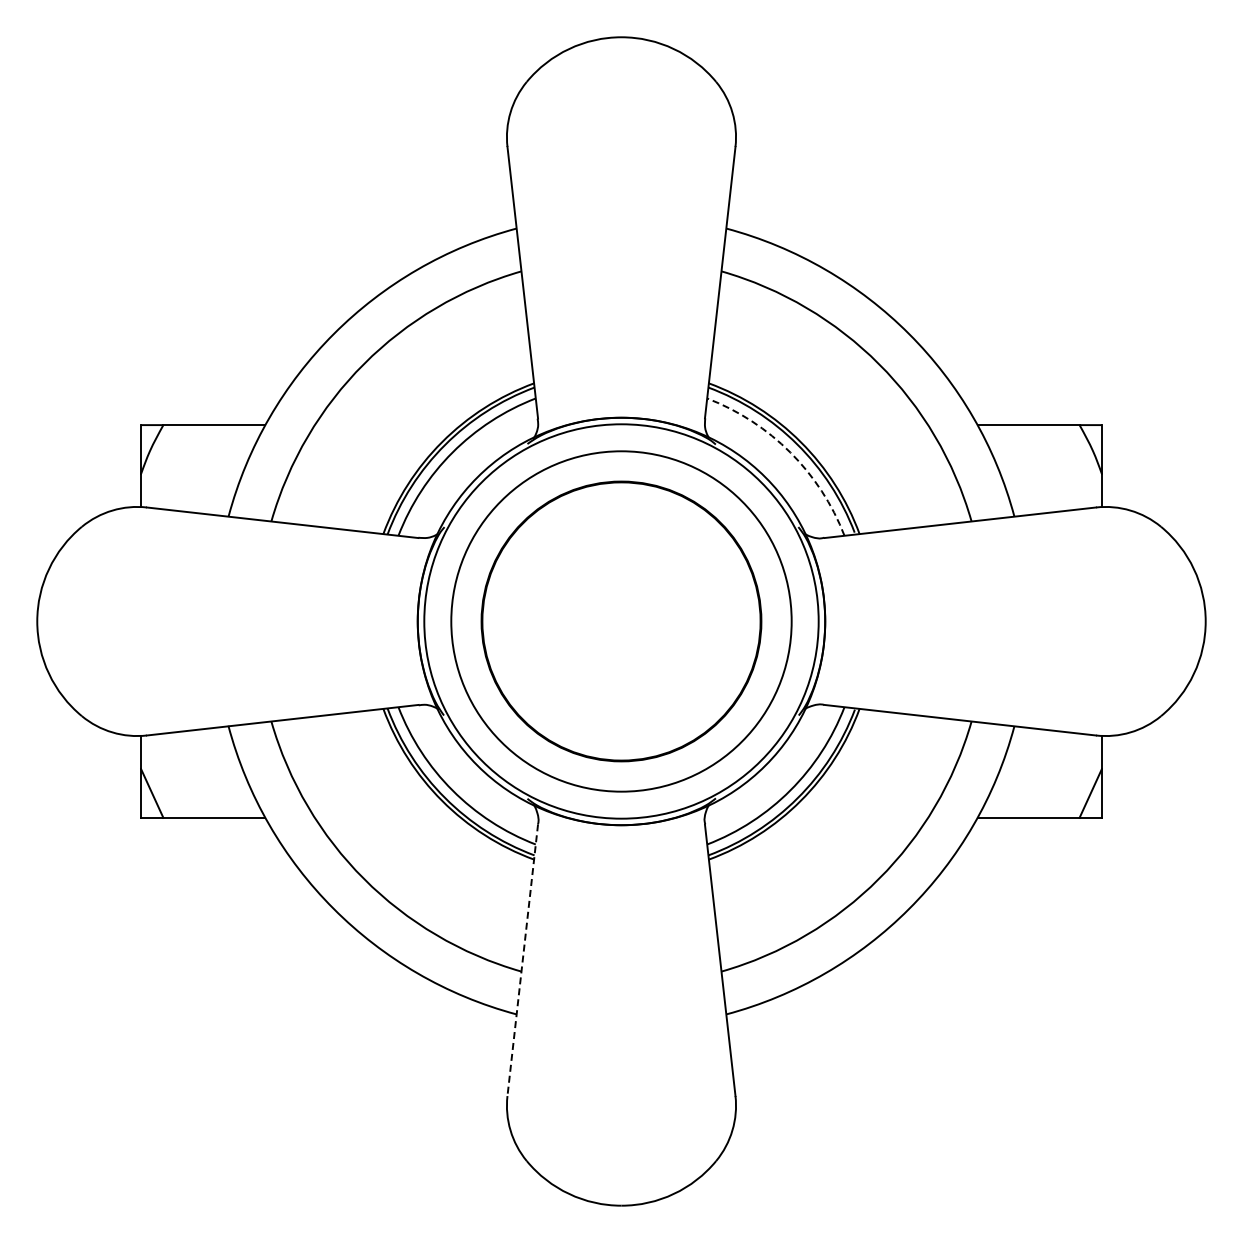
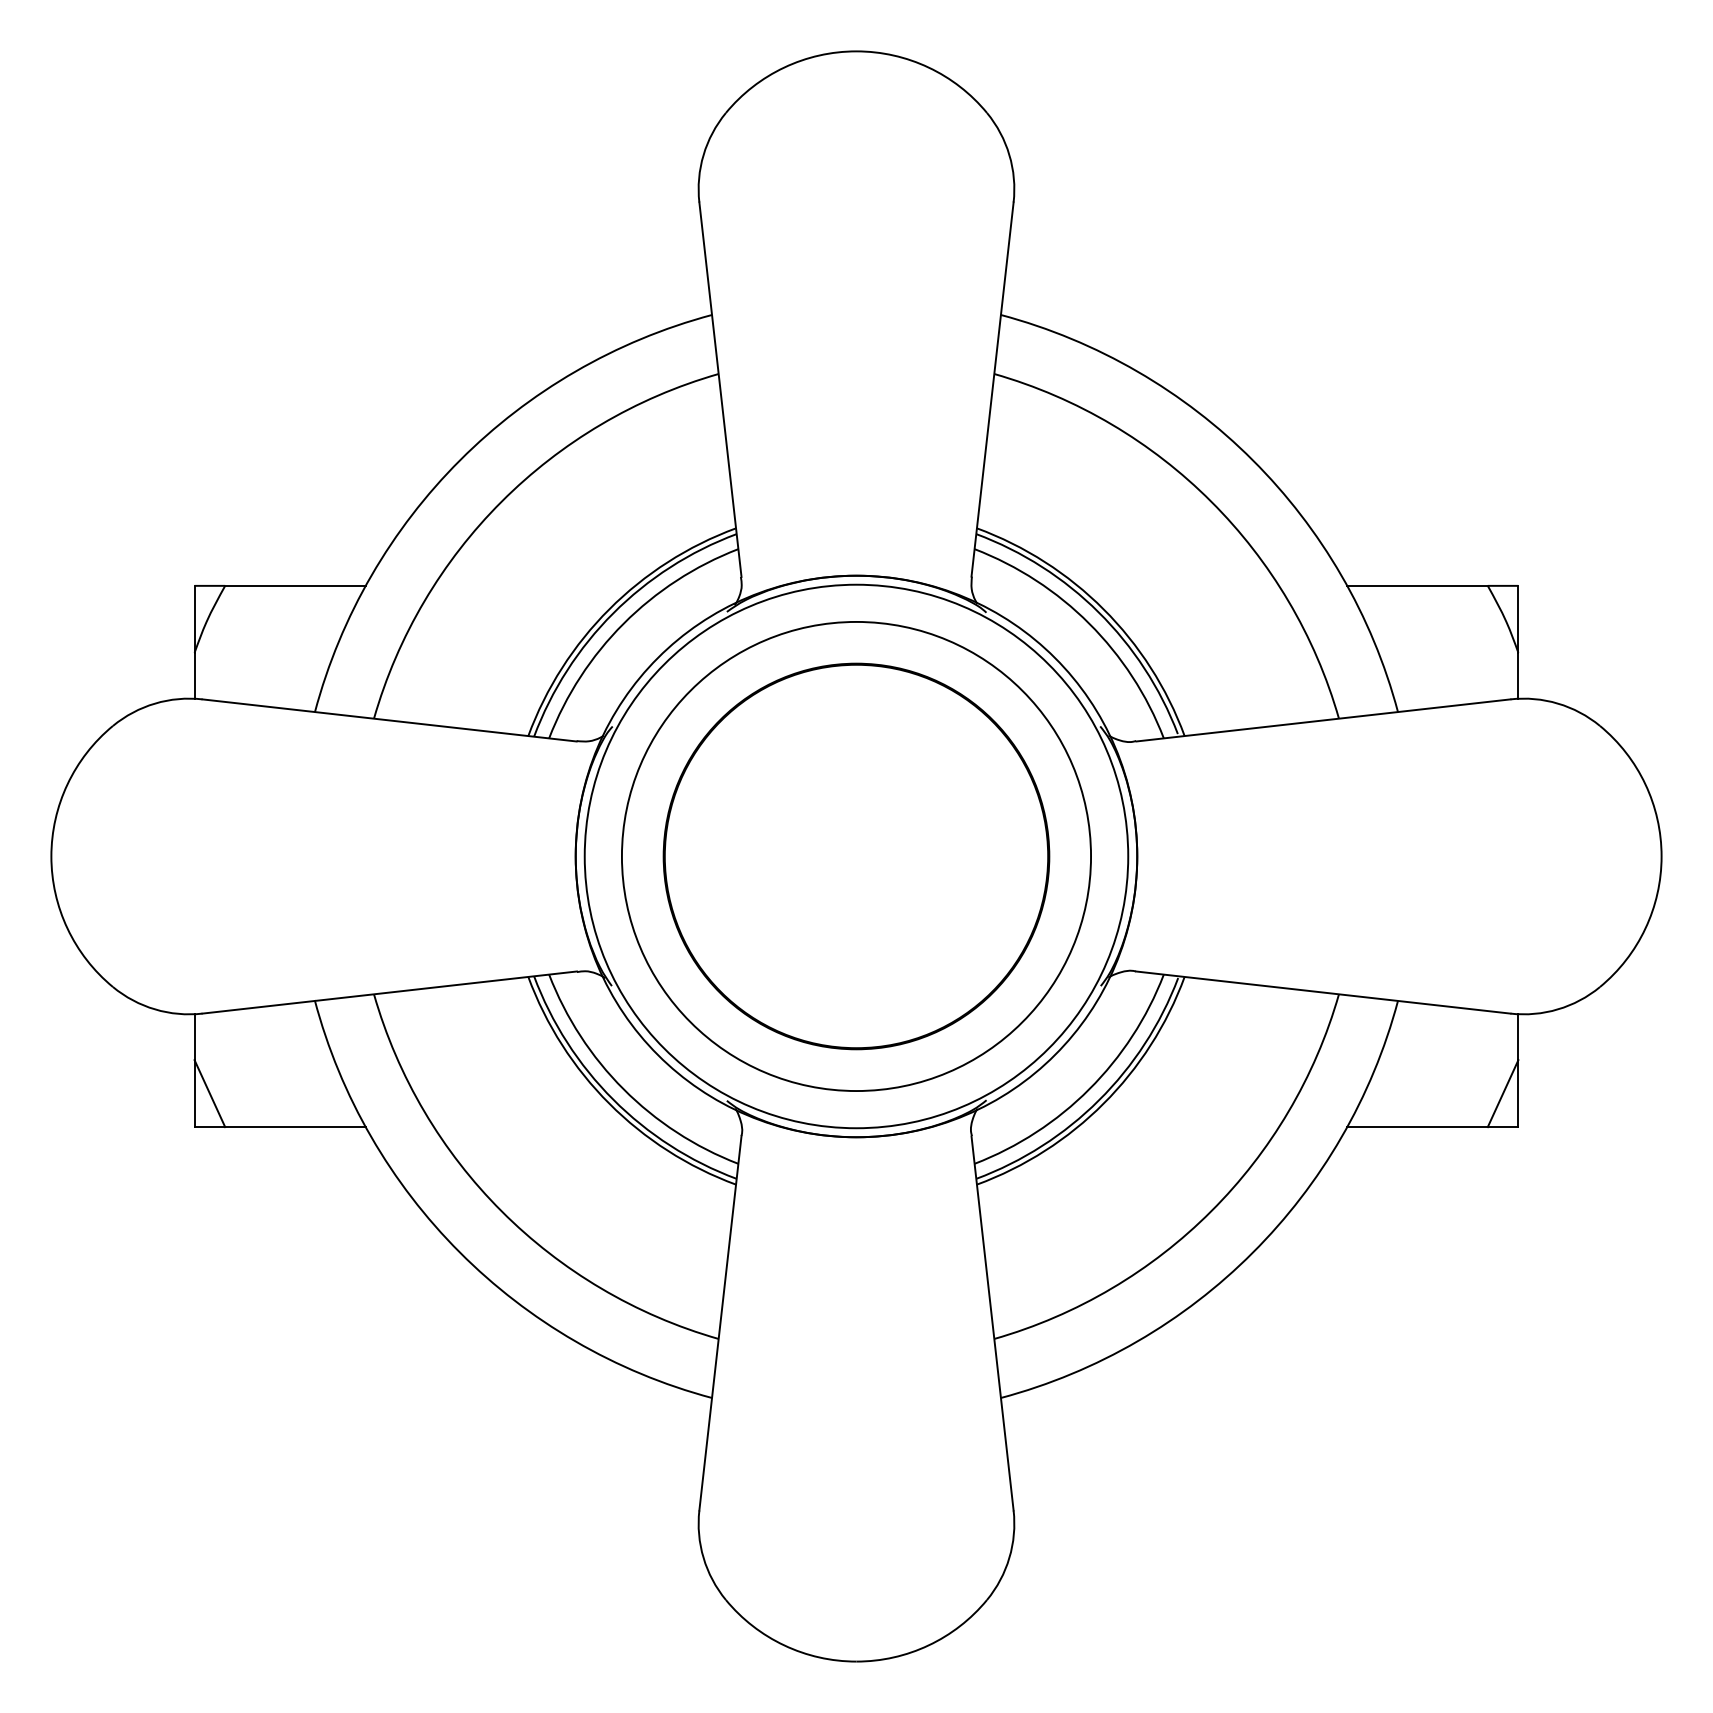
arc: (790, 452) -> (1089, 623), dashed -> solid
line: (522, 960) -> (720, 1323), dashed -> solid

